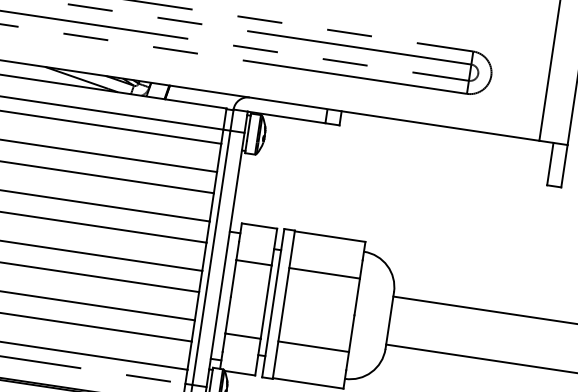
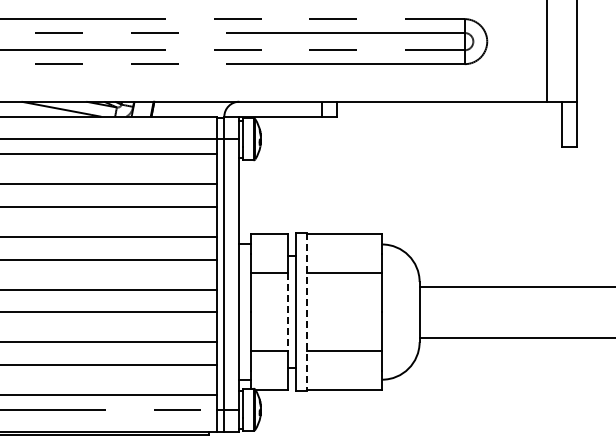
line: (266, 302) -> (288, 312), solid -> dashed
line: (283, 305) -> (306, 312), solid -> dashed

